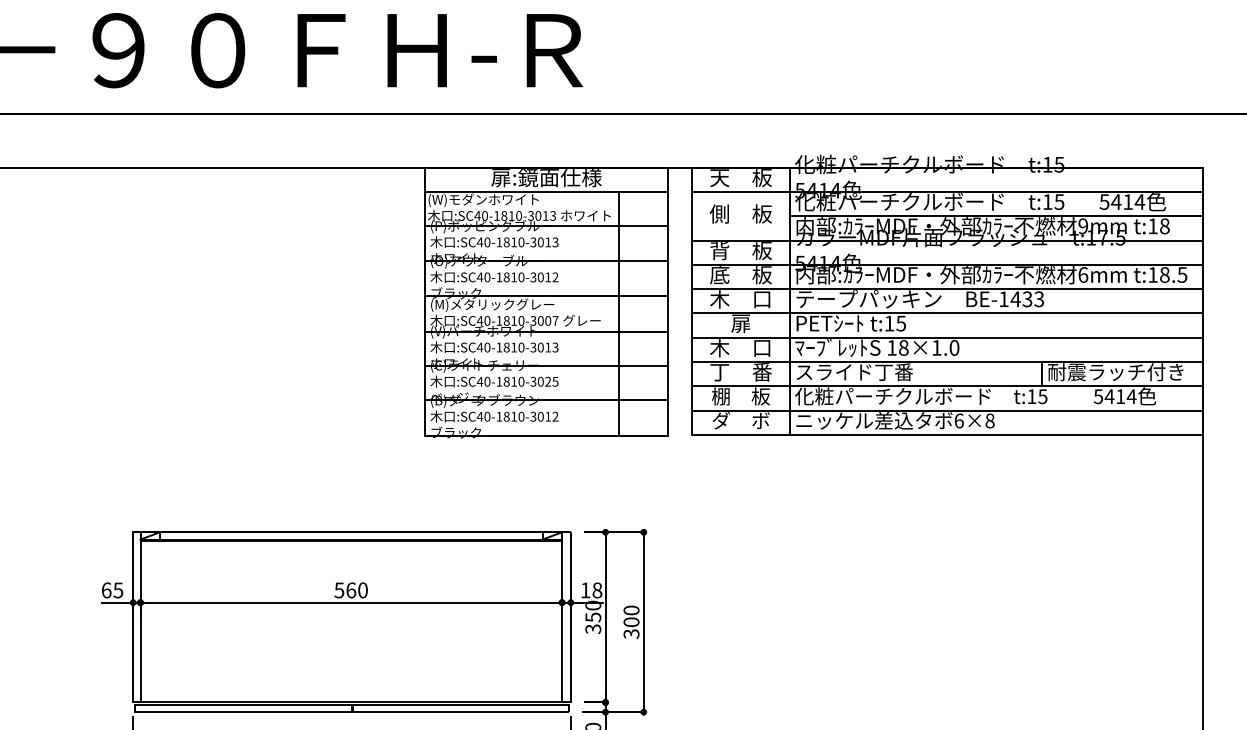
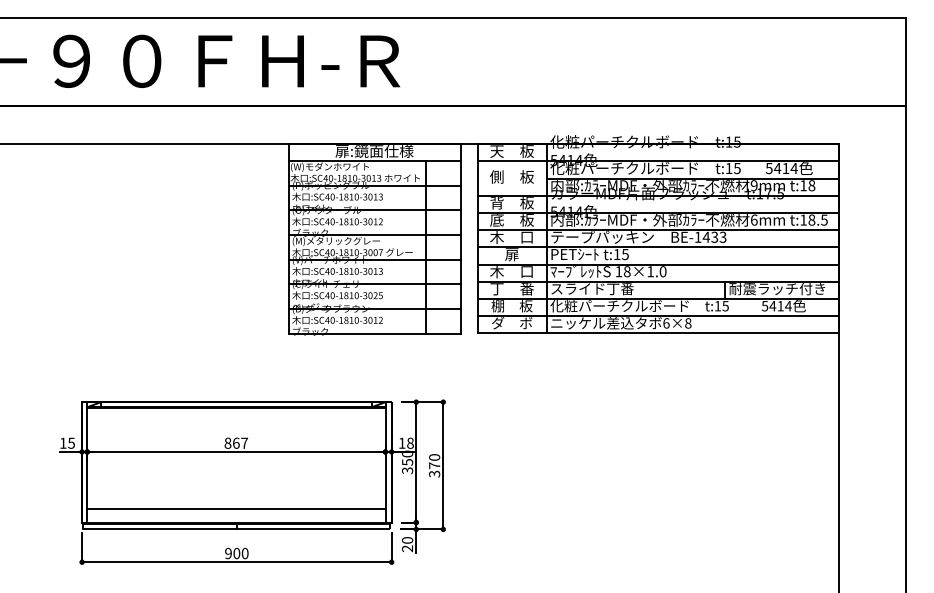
text: (106, 589) -> (63, 442), 65 -> 15
text: (351, 589) -> (236, 442), 560 -> 867
text: (631, 621) -> (434, 465), 300 -> 370
line: (351, 682) -> (236, 508), added

